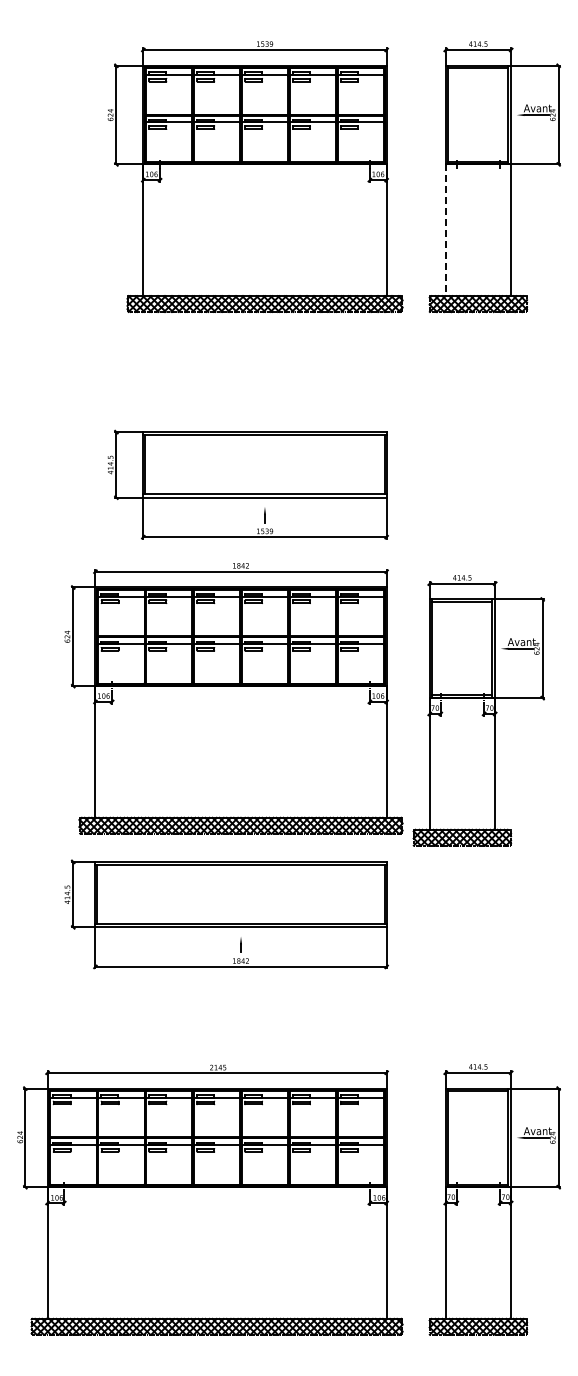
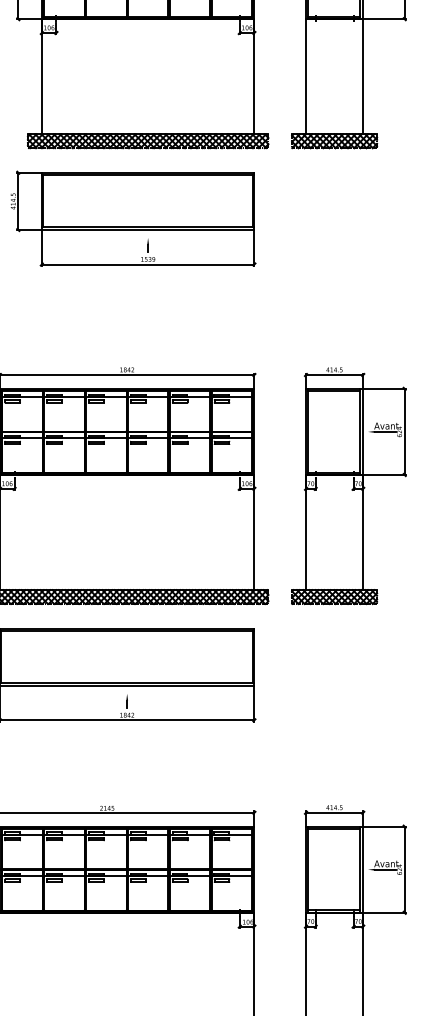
line: (445, 230) -> (305, 76), dashed -> solid
part: (247, 484) -> (132, 218), moved
part: (478, 710) -> (348, 485), moved

